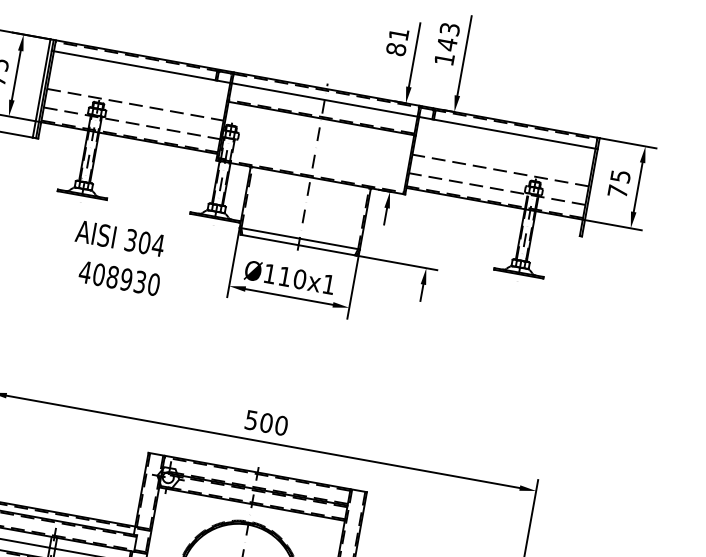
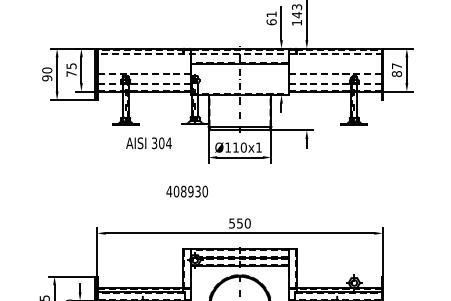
text: (395, 49) -> (271, 22), 81 -> 61
line: (325, 100) -> (240, 54), solid -> dashed
text: (618, 182) -> (396, 69), 75 -> 87
text: (118, 277) -> (186, 191), moved
text: (267, 423) -> (240, 223), 500 -> 550

